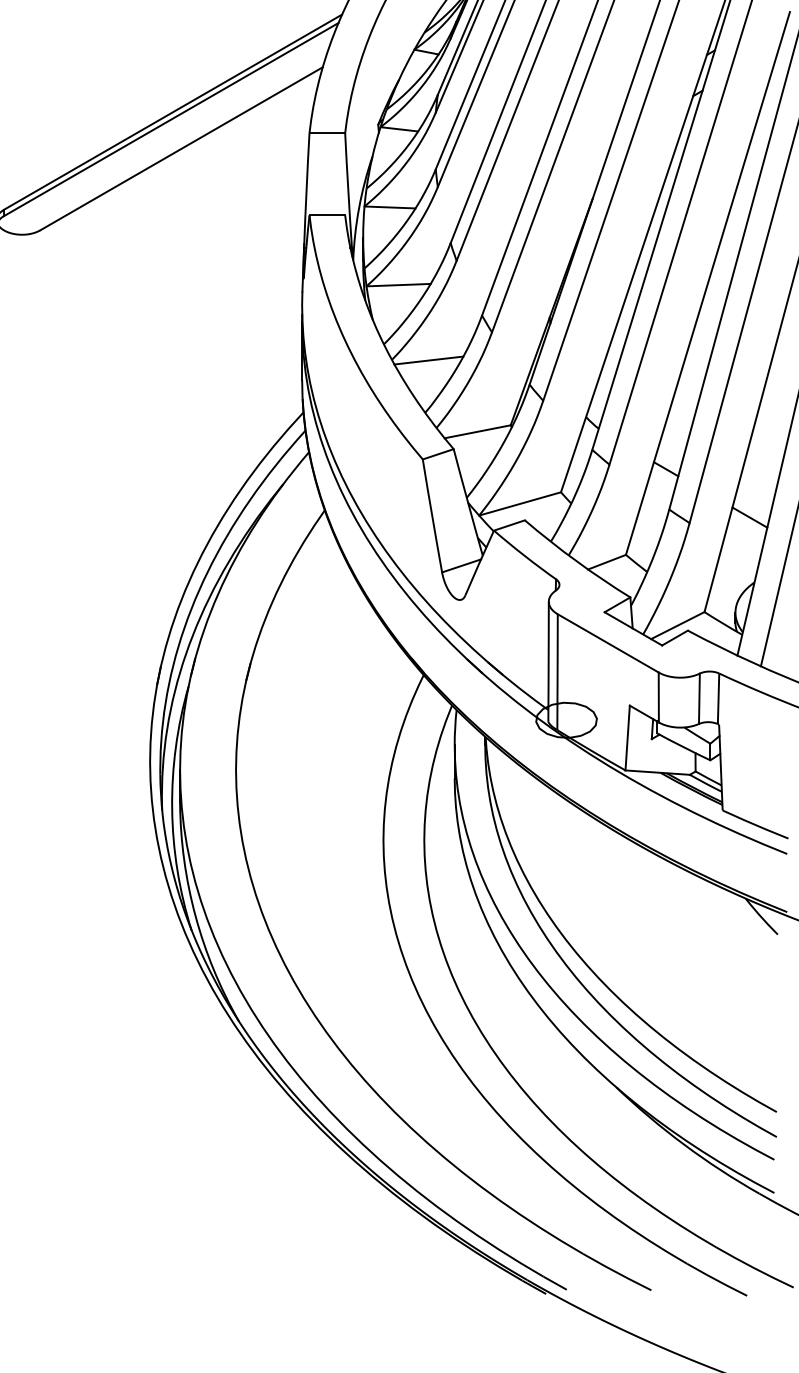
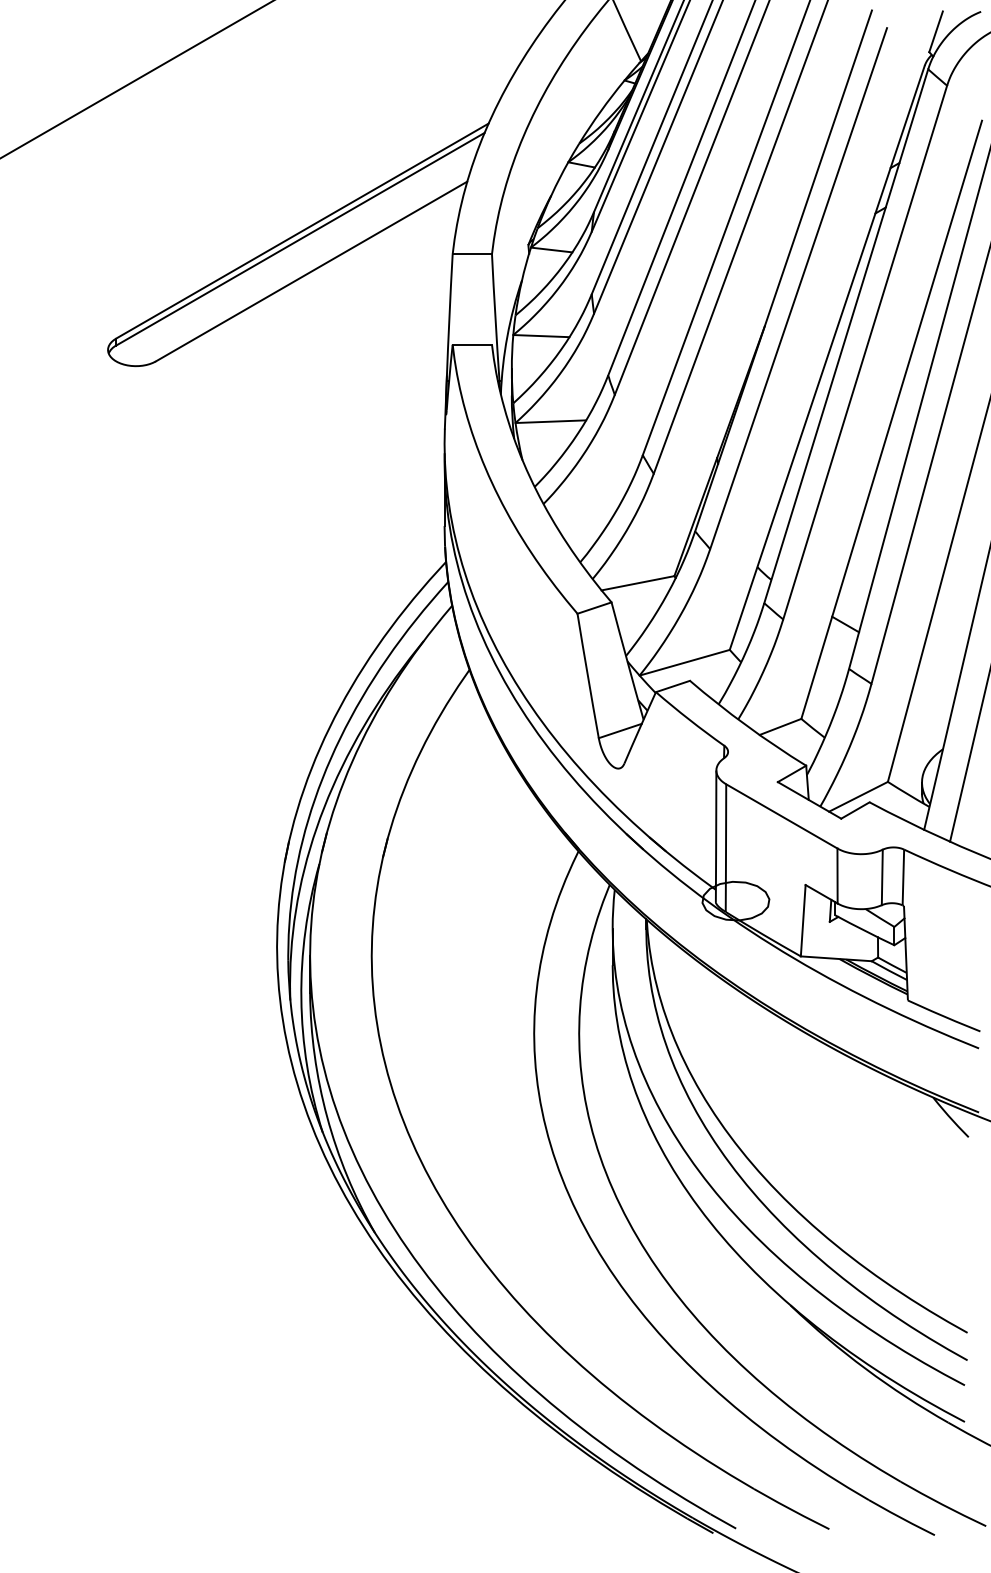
line: (429, 360) -> (584, 504), removed
line: (749, 517) -> (937, 677), removed

